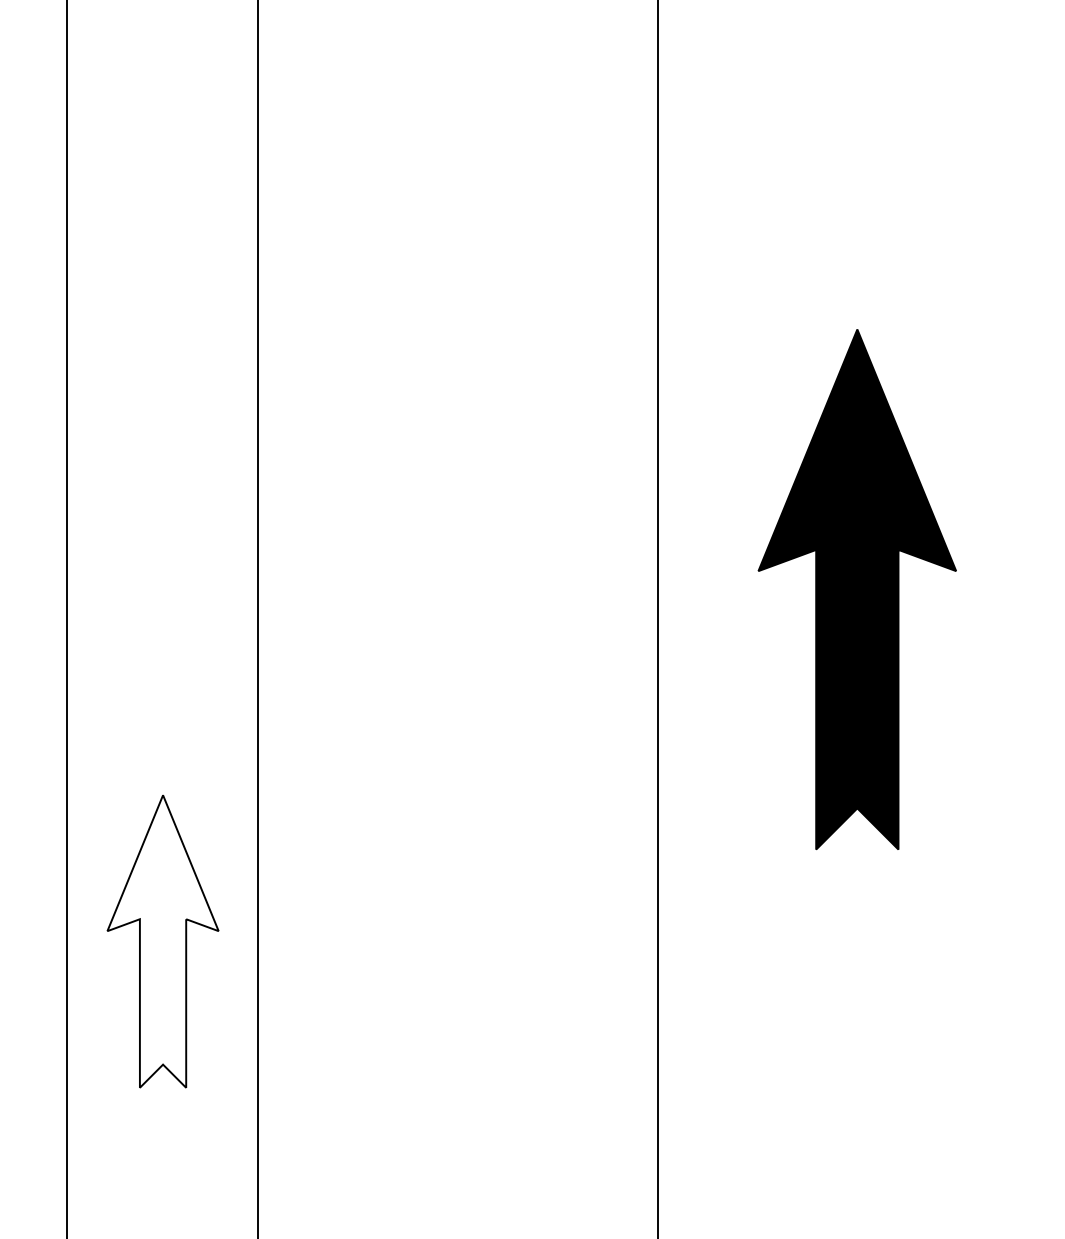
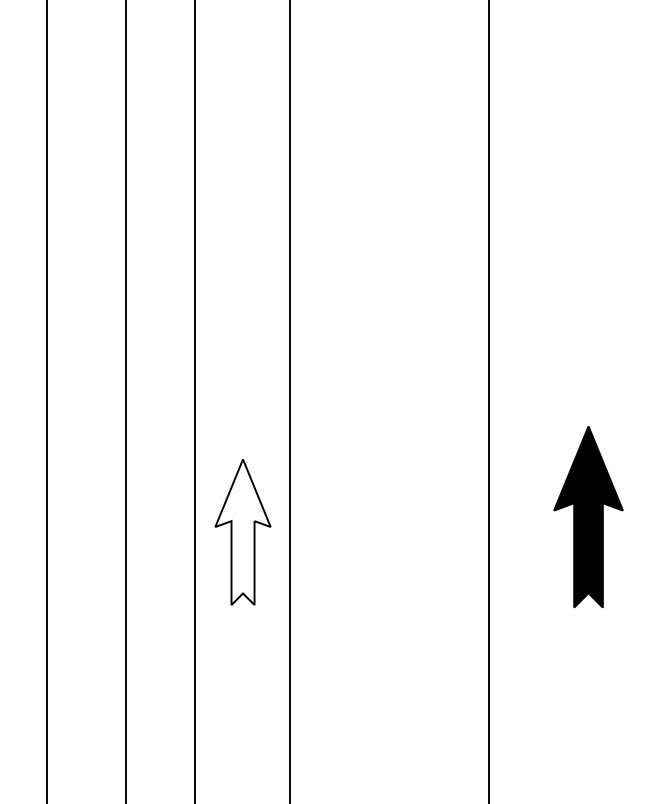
part: (857, 588) -> (588, 516), size x0.7
part: (162, 942) -> (242, 532), moved

